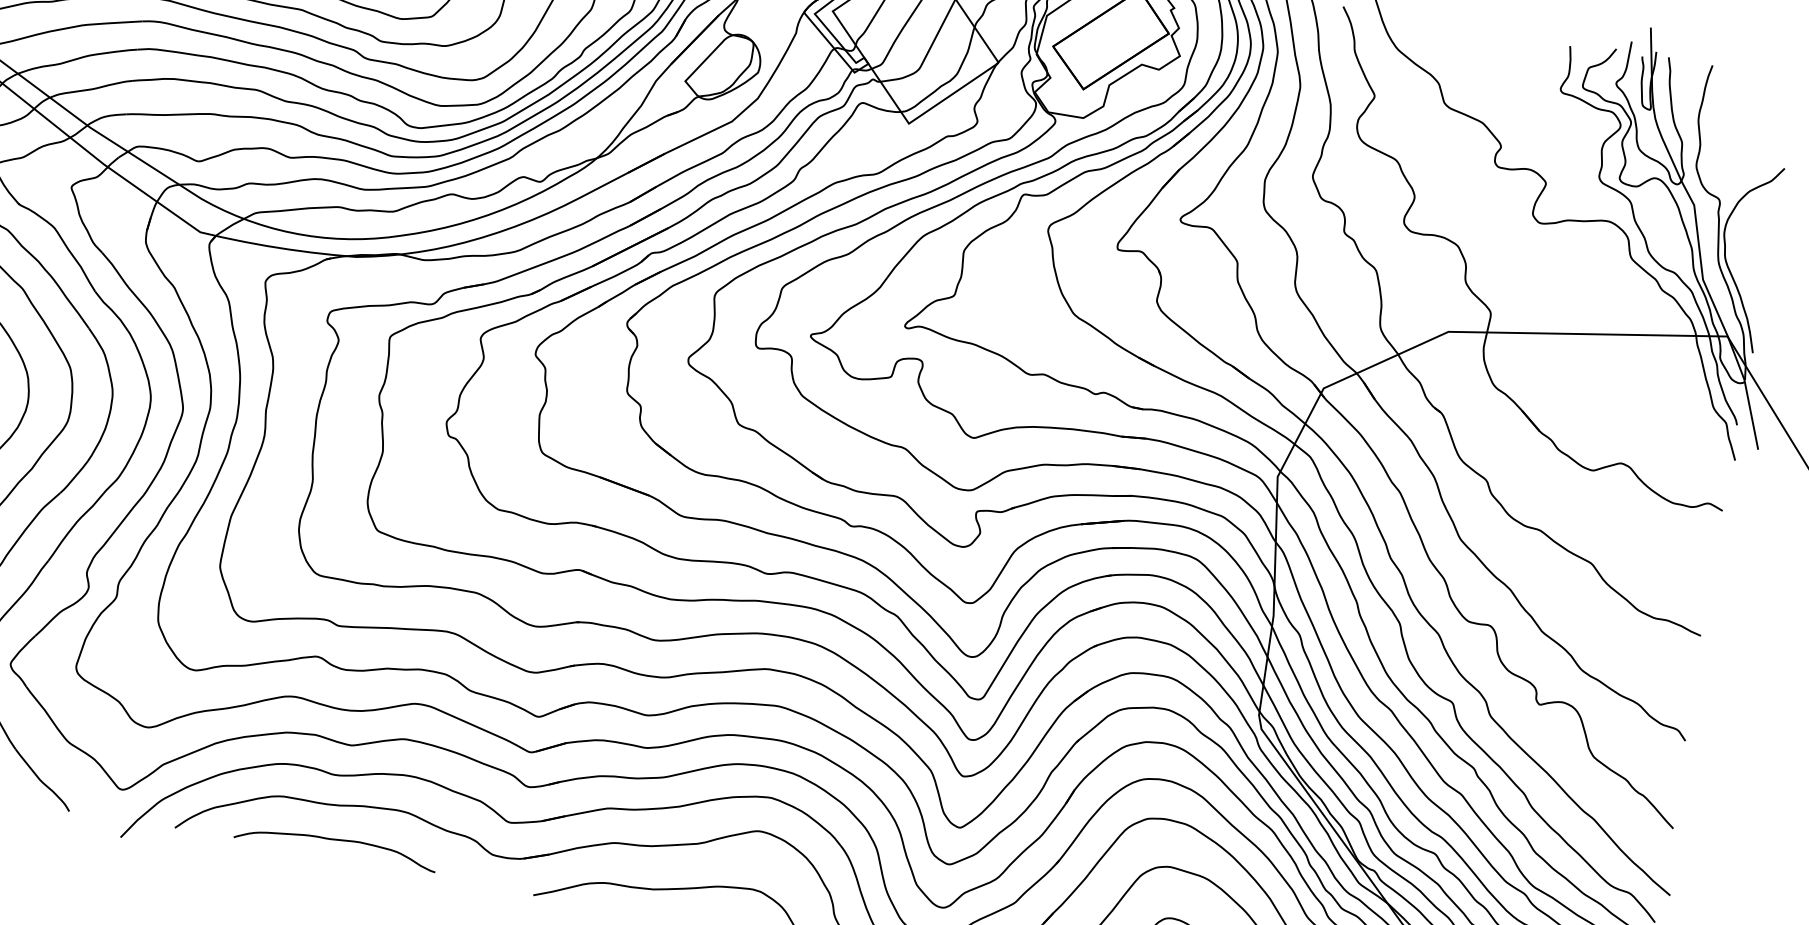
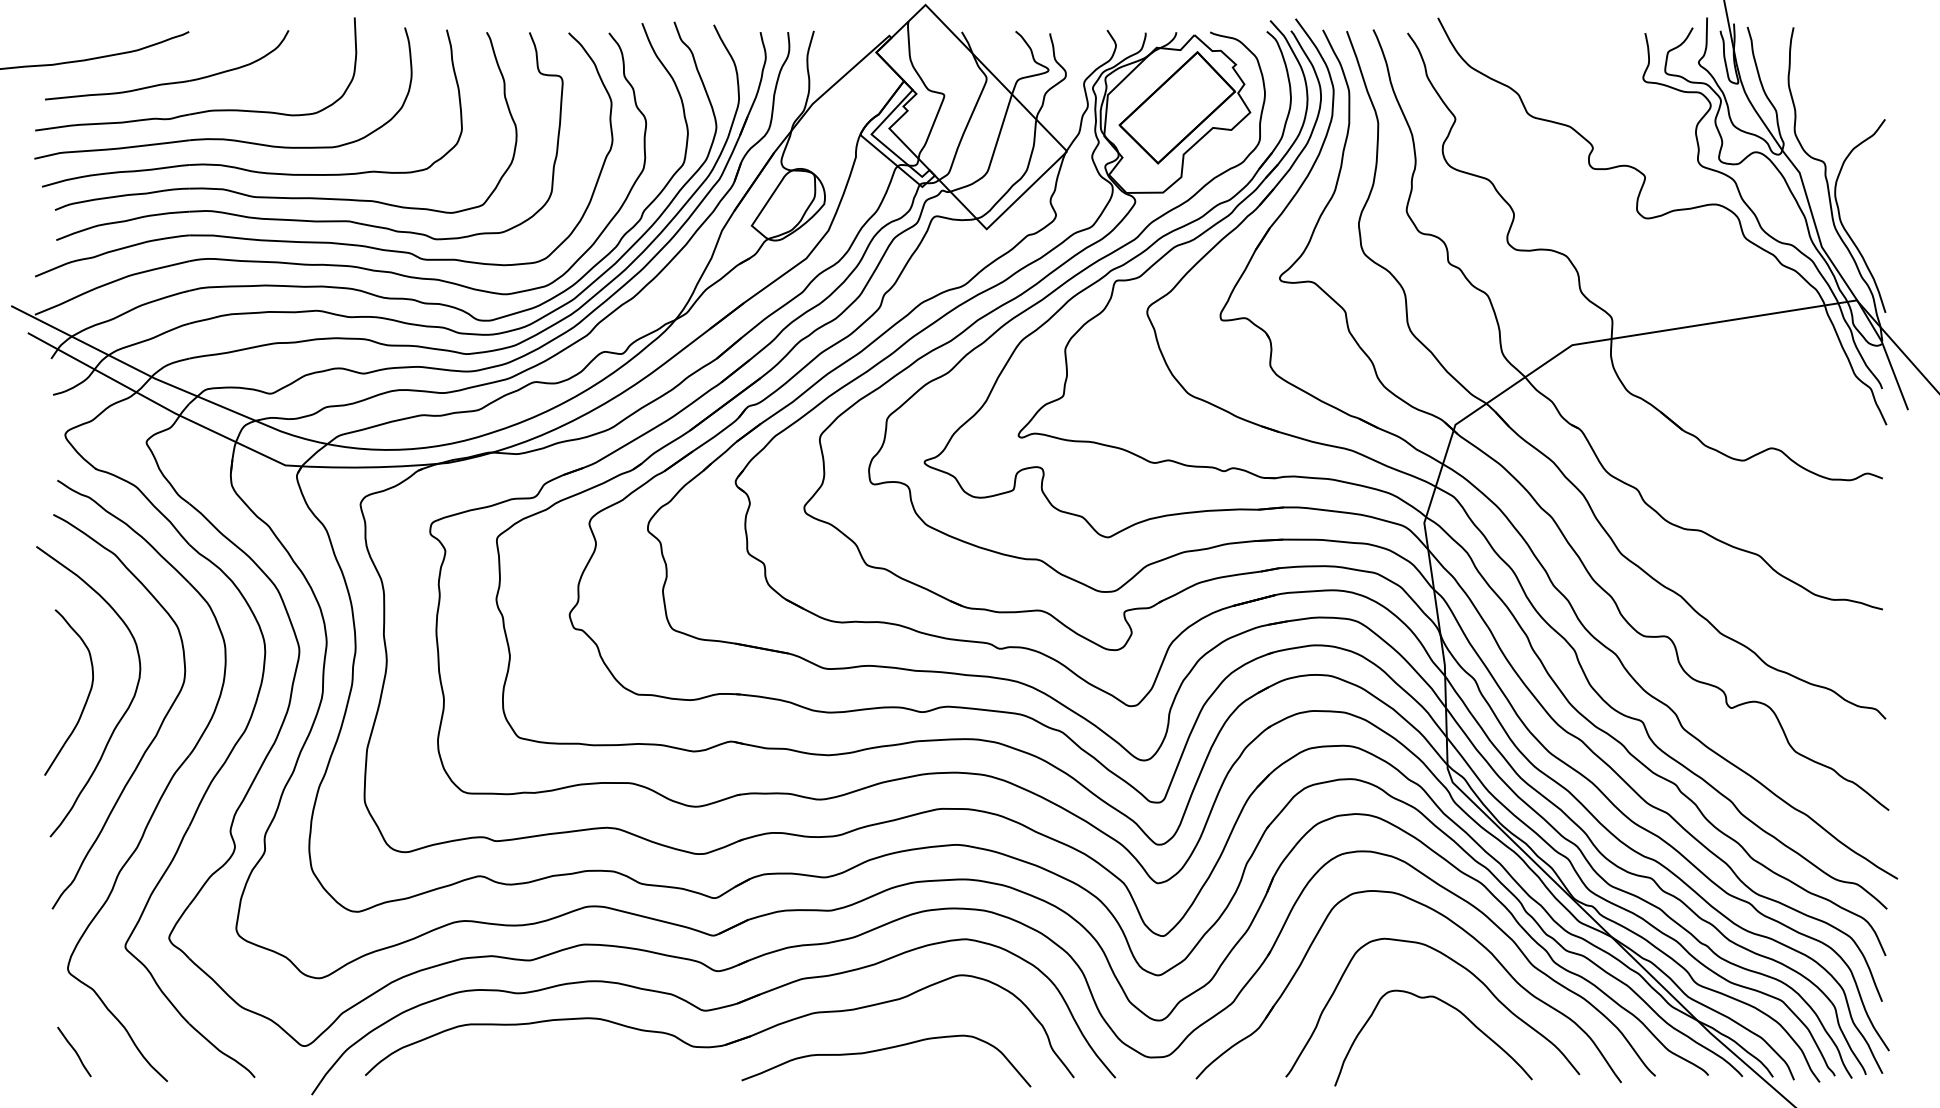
curve: (333, 840) -> (528, 1060), removed

